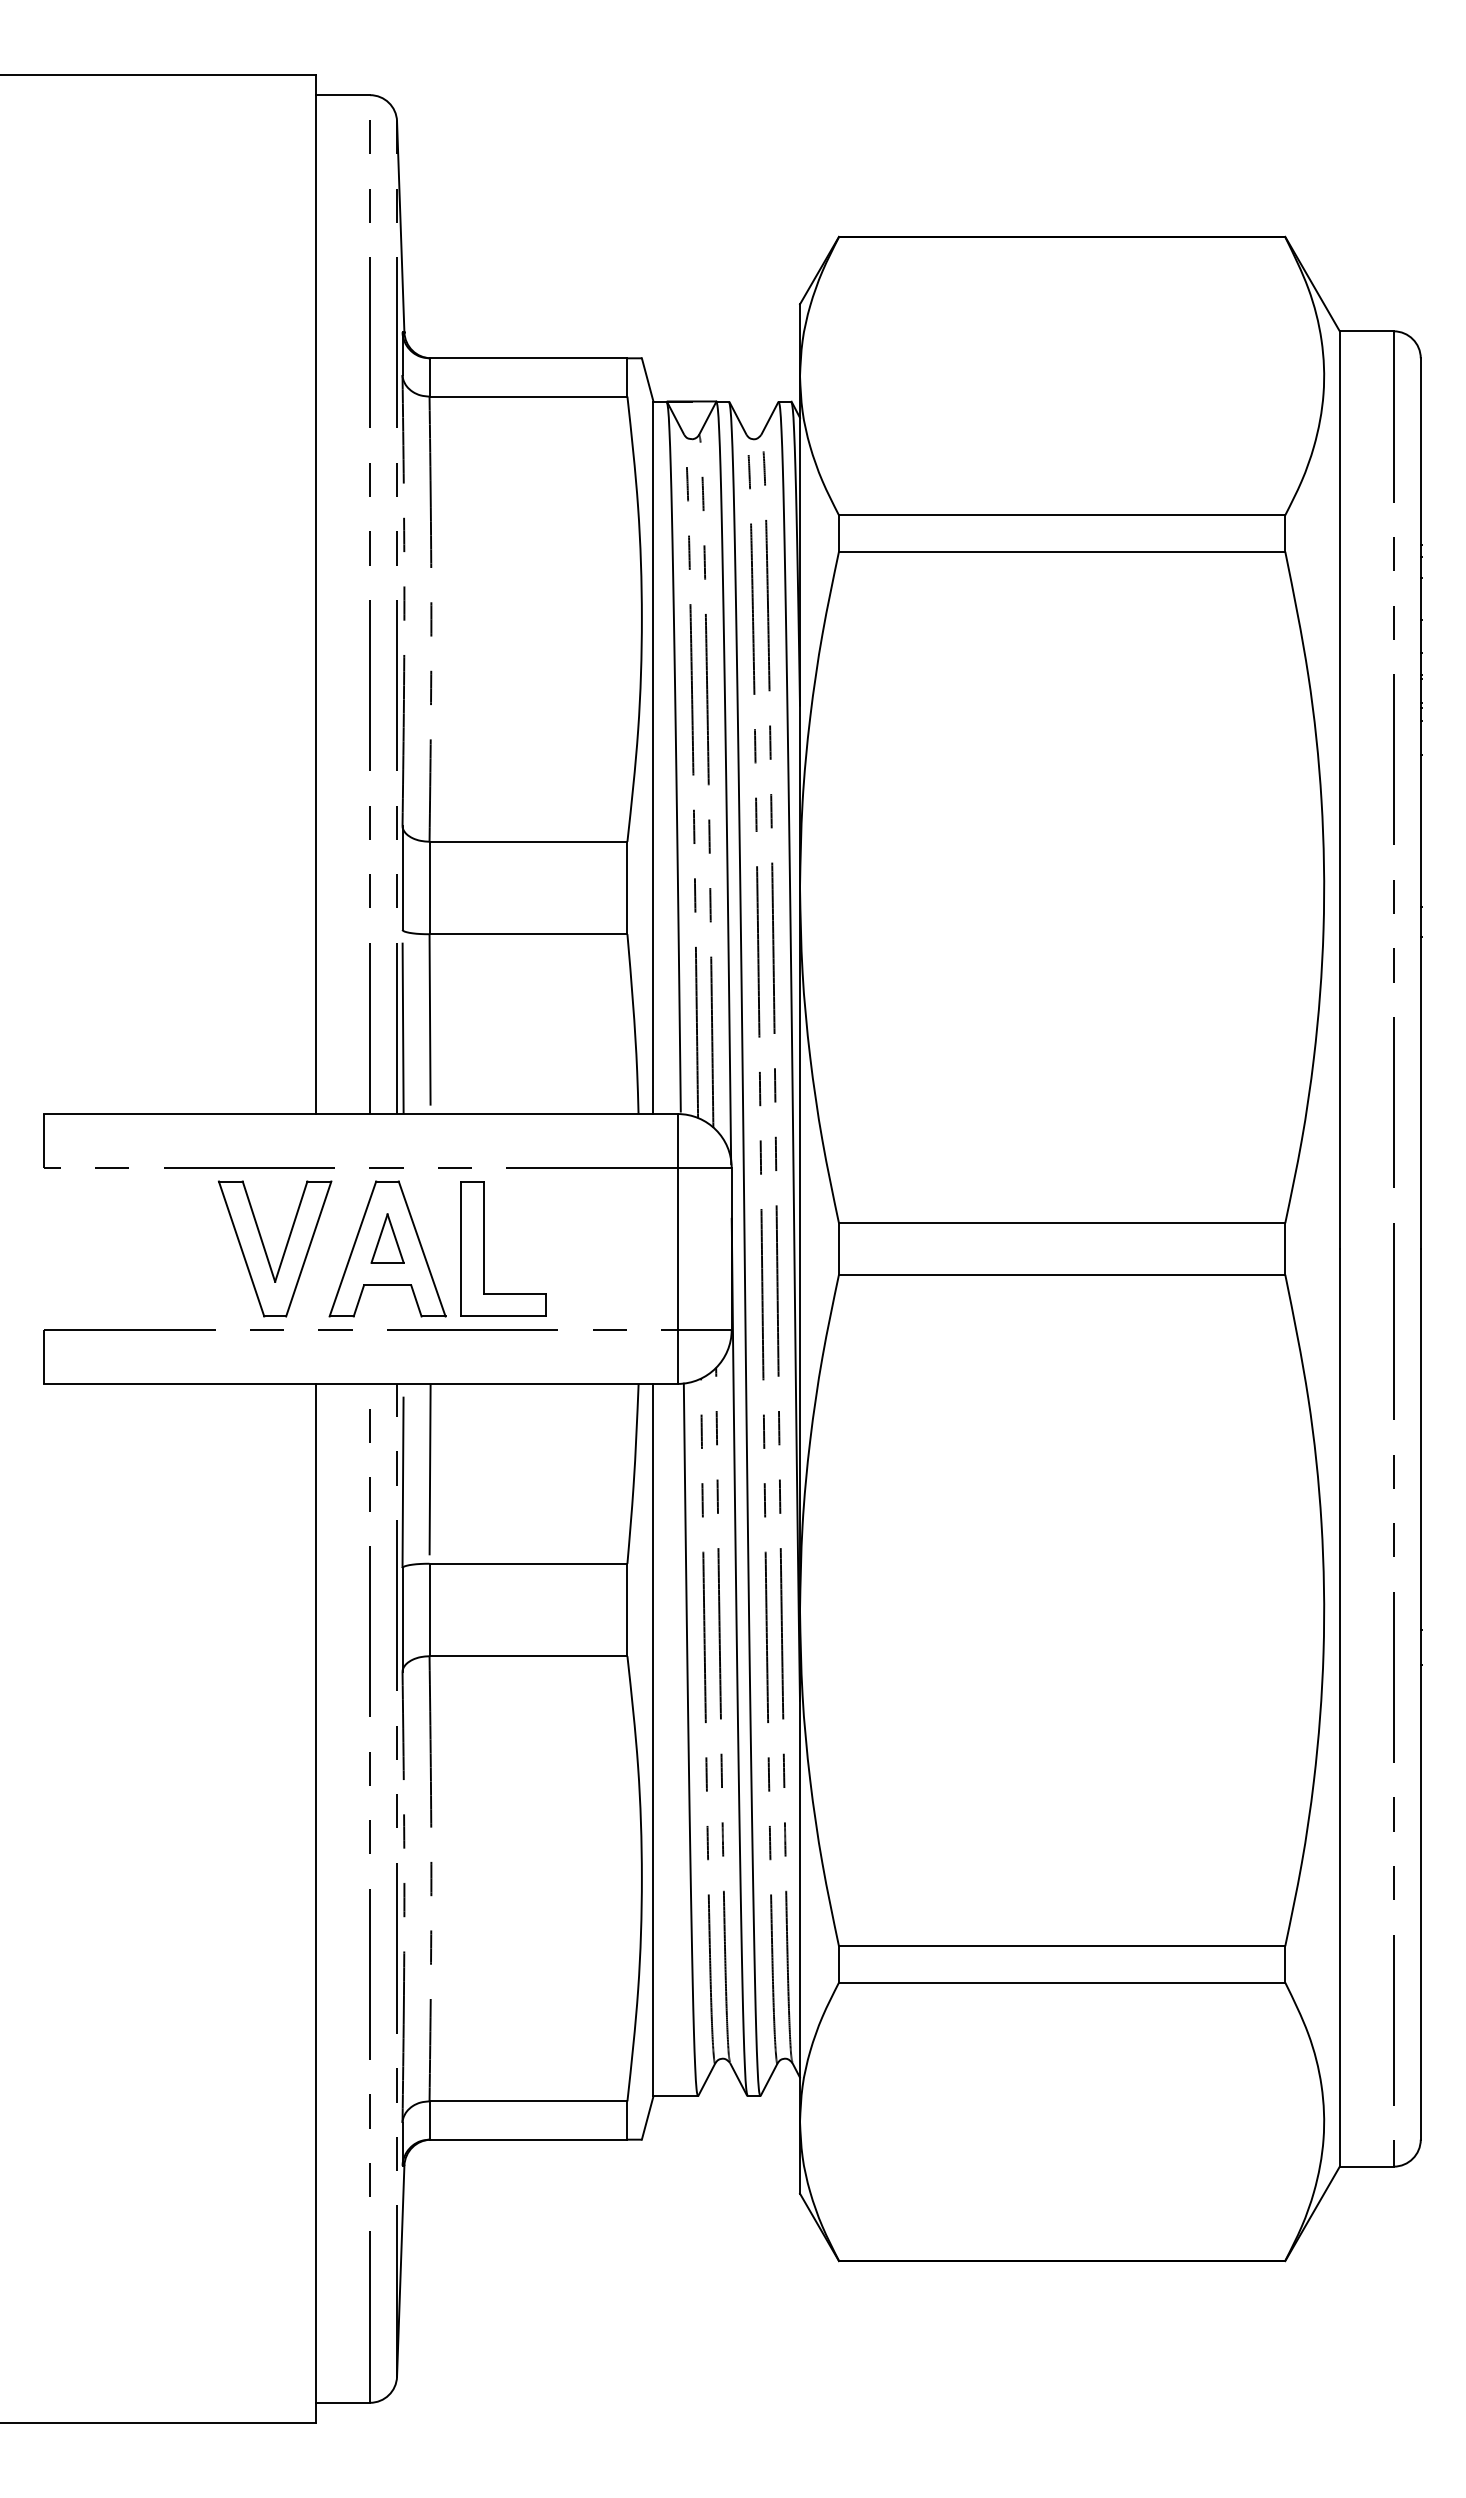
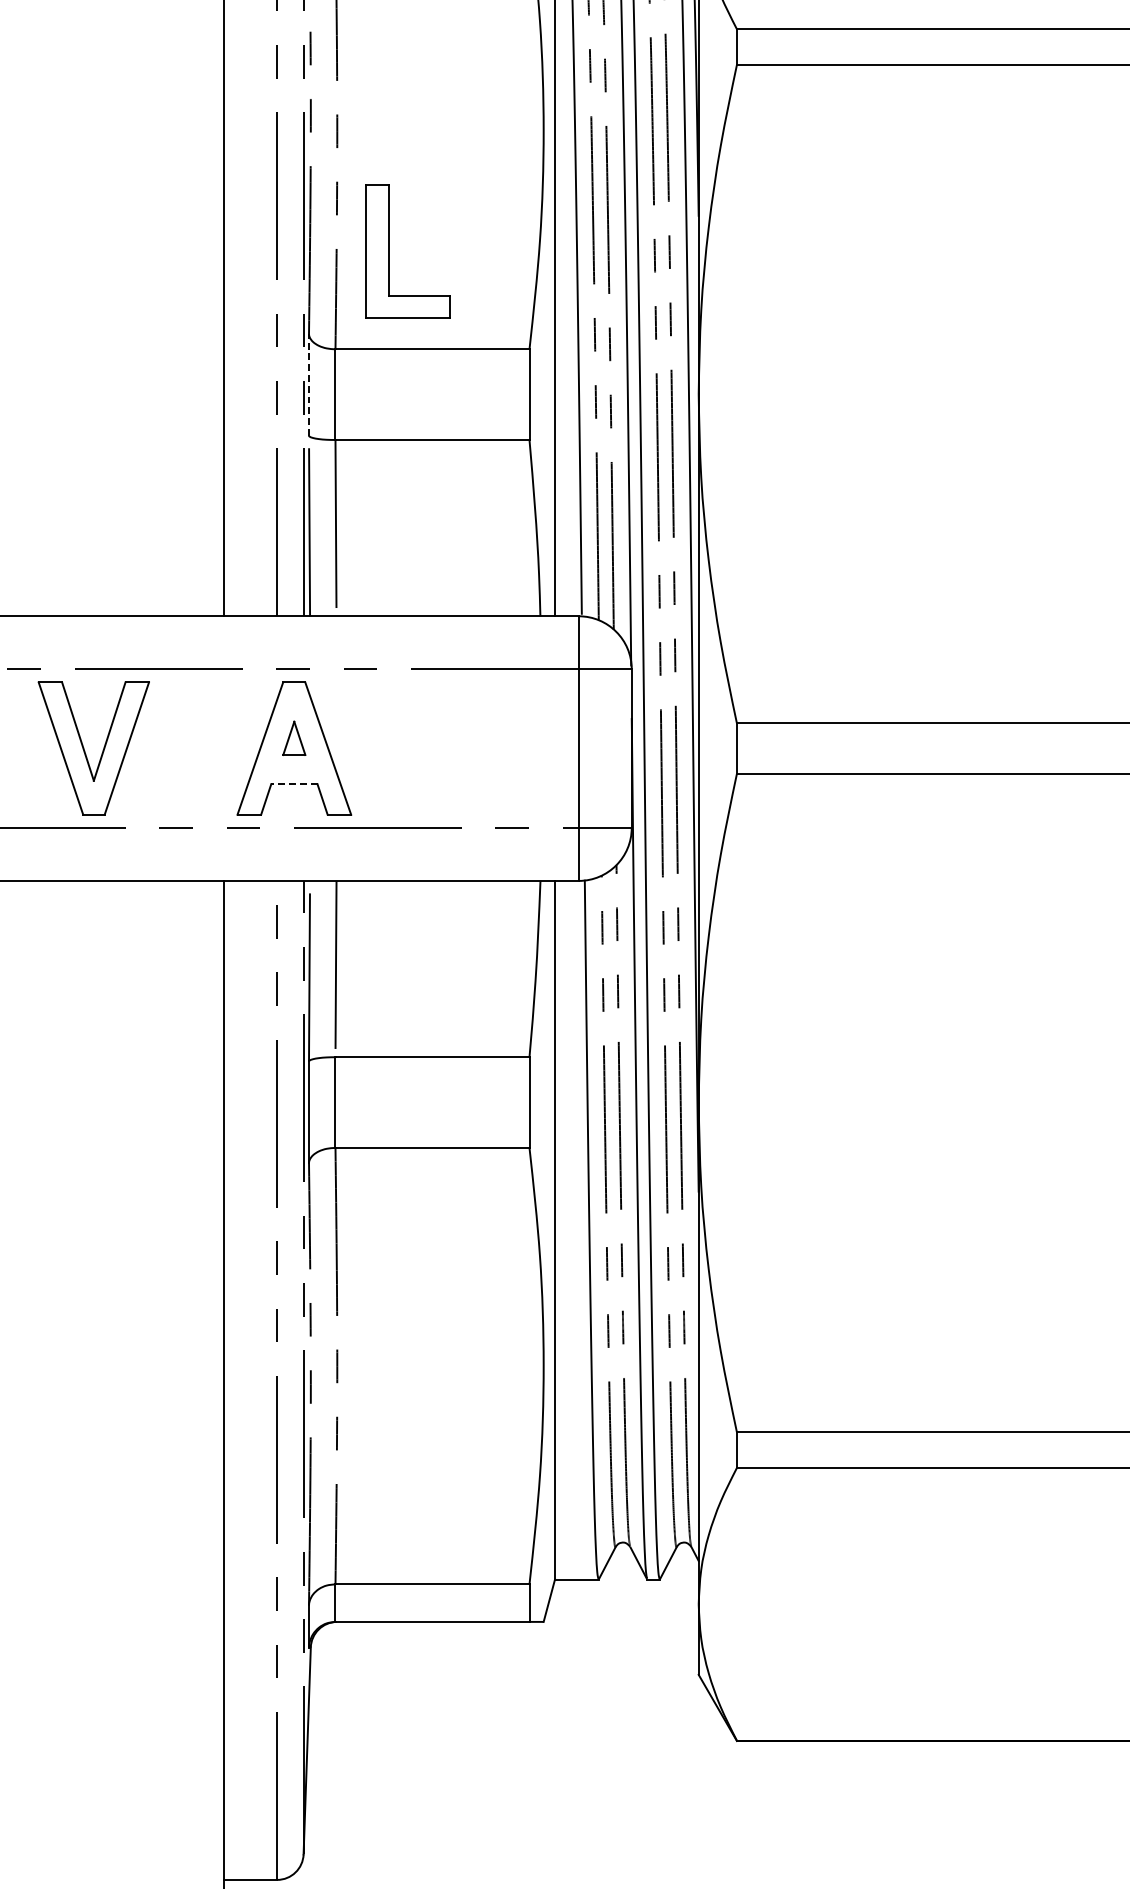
line: (402, 878) -> (308, 385), solid -> dashed
part: (387, 1238) -> (294, 738), size x0.7
part: (484, 1248) -> (389, 251), moved
part: (283, 1252) -> (102, 752), moved
line: (387, 1285) -> (294, 784), solid -> dashed

